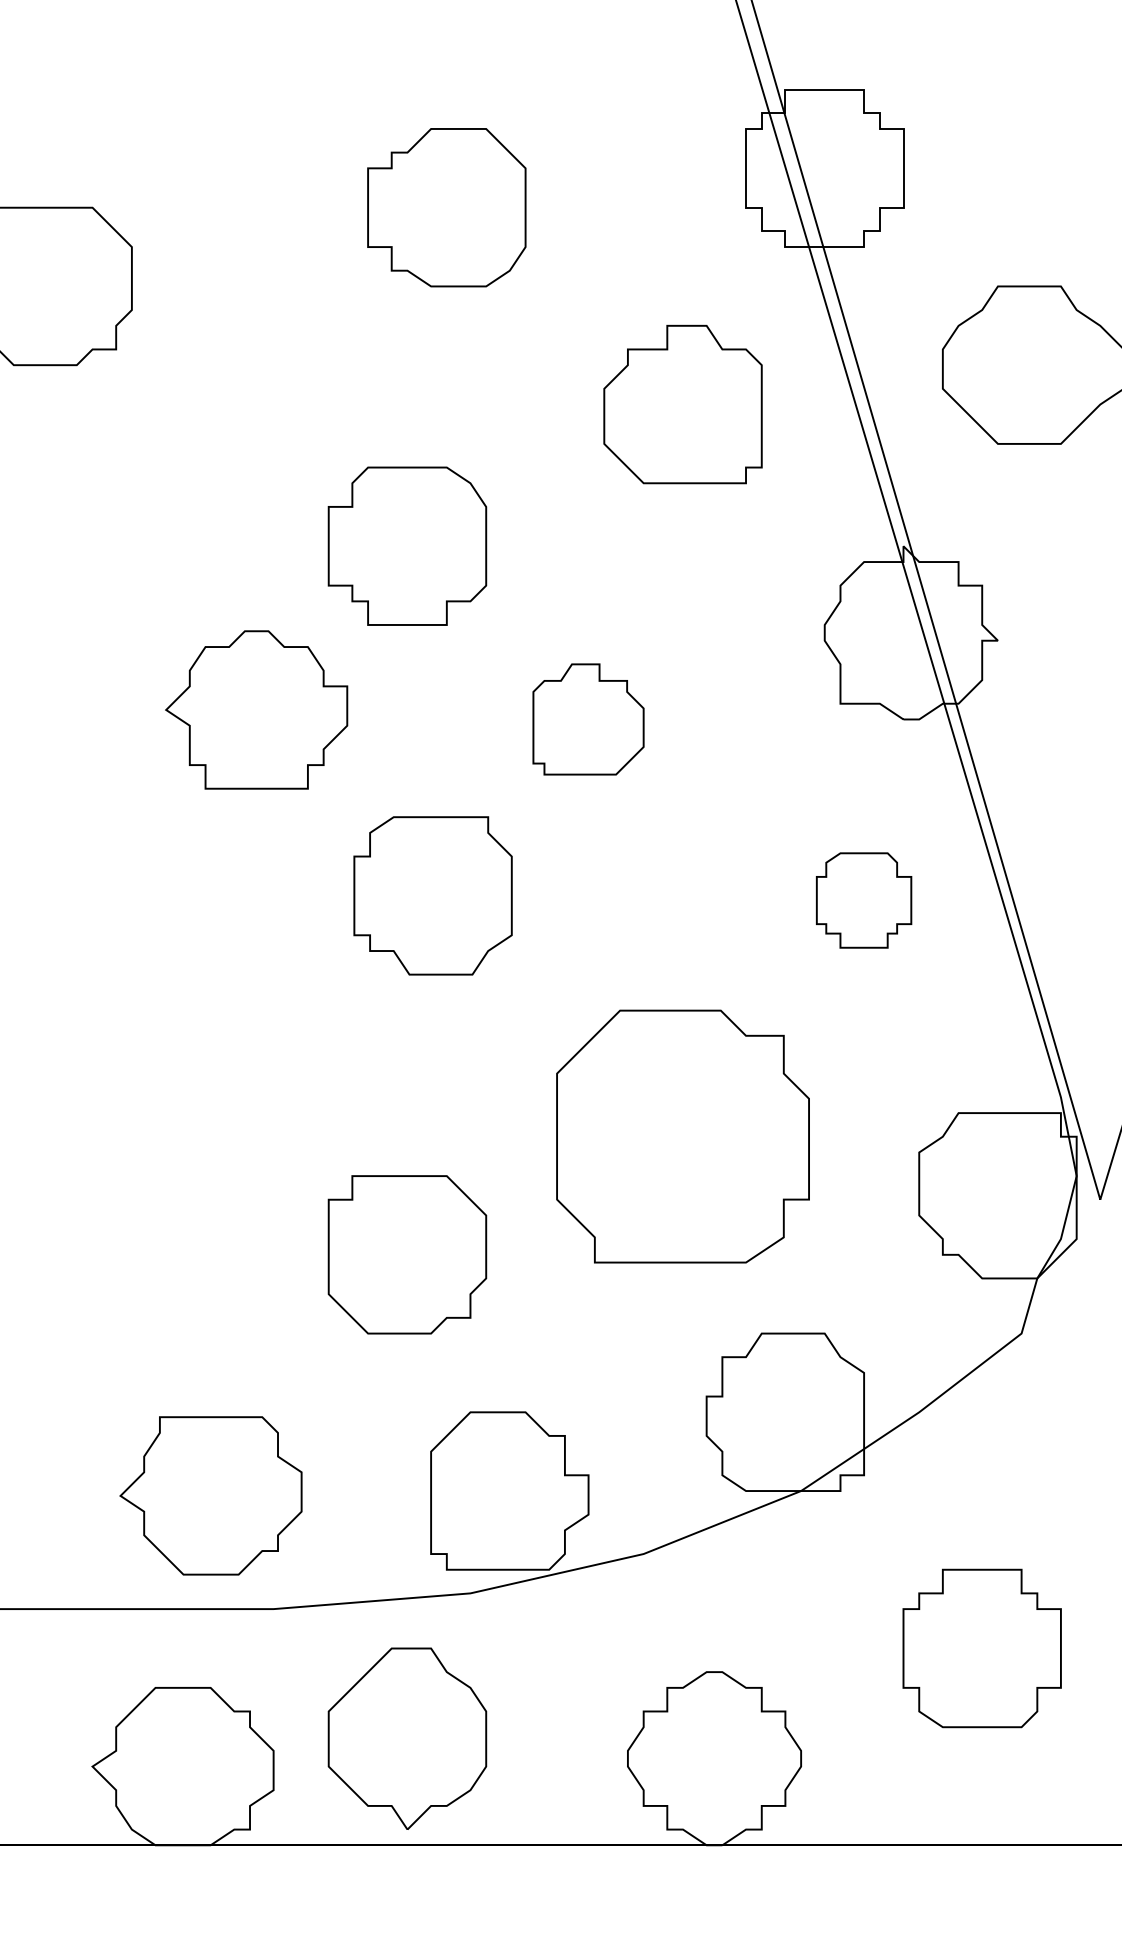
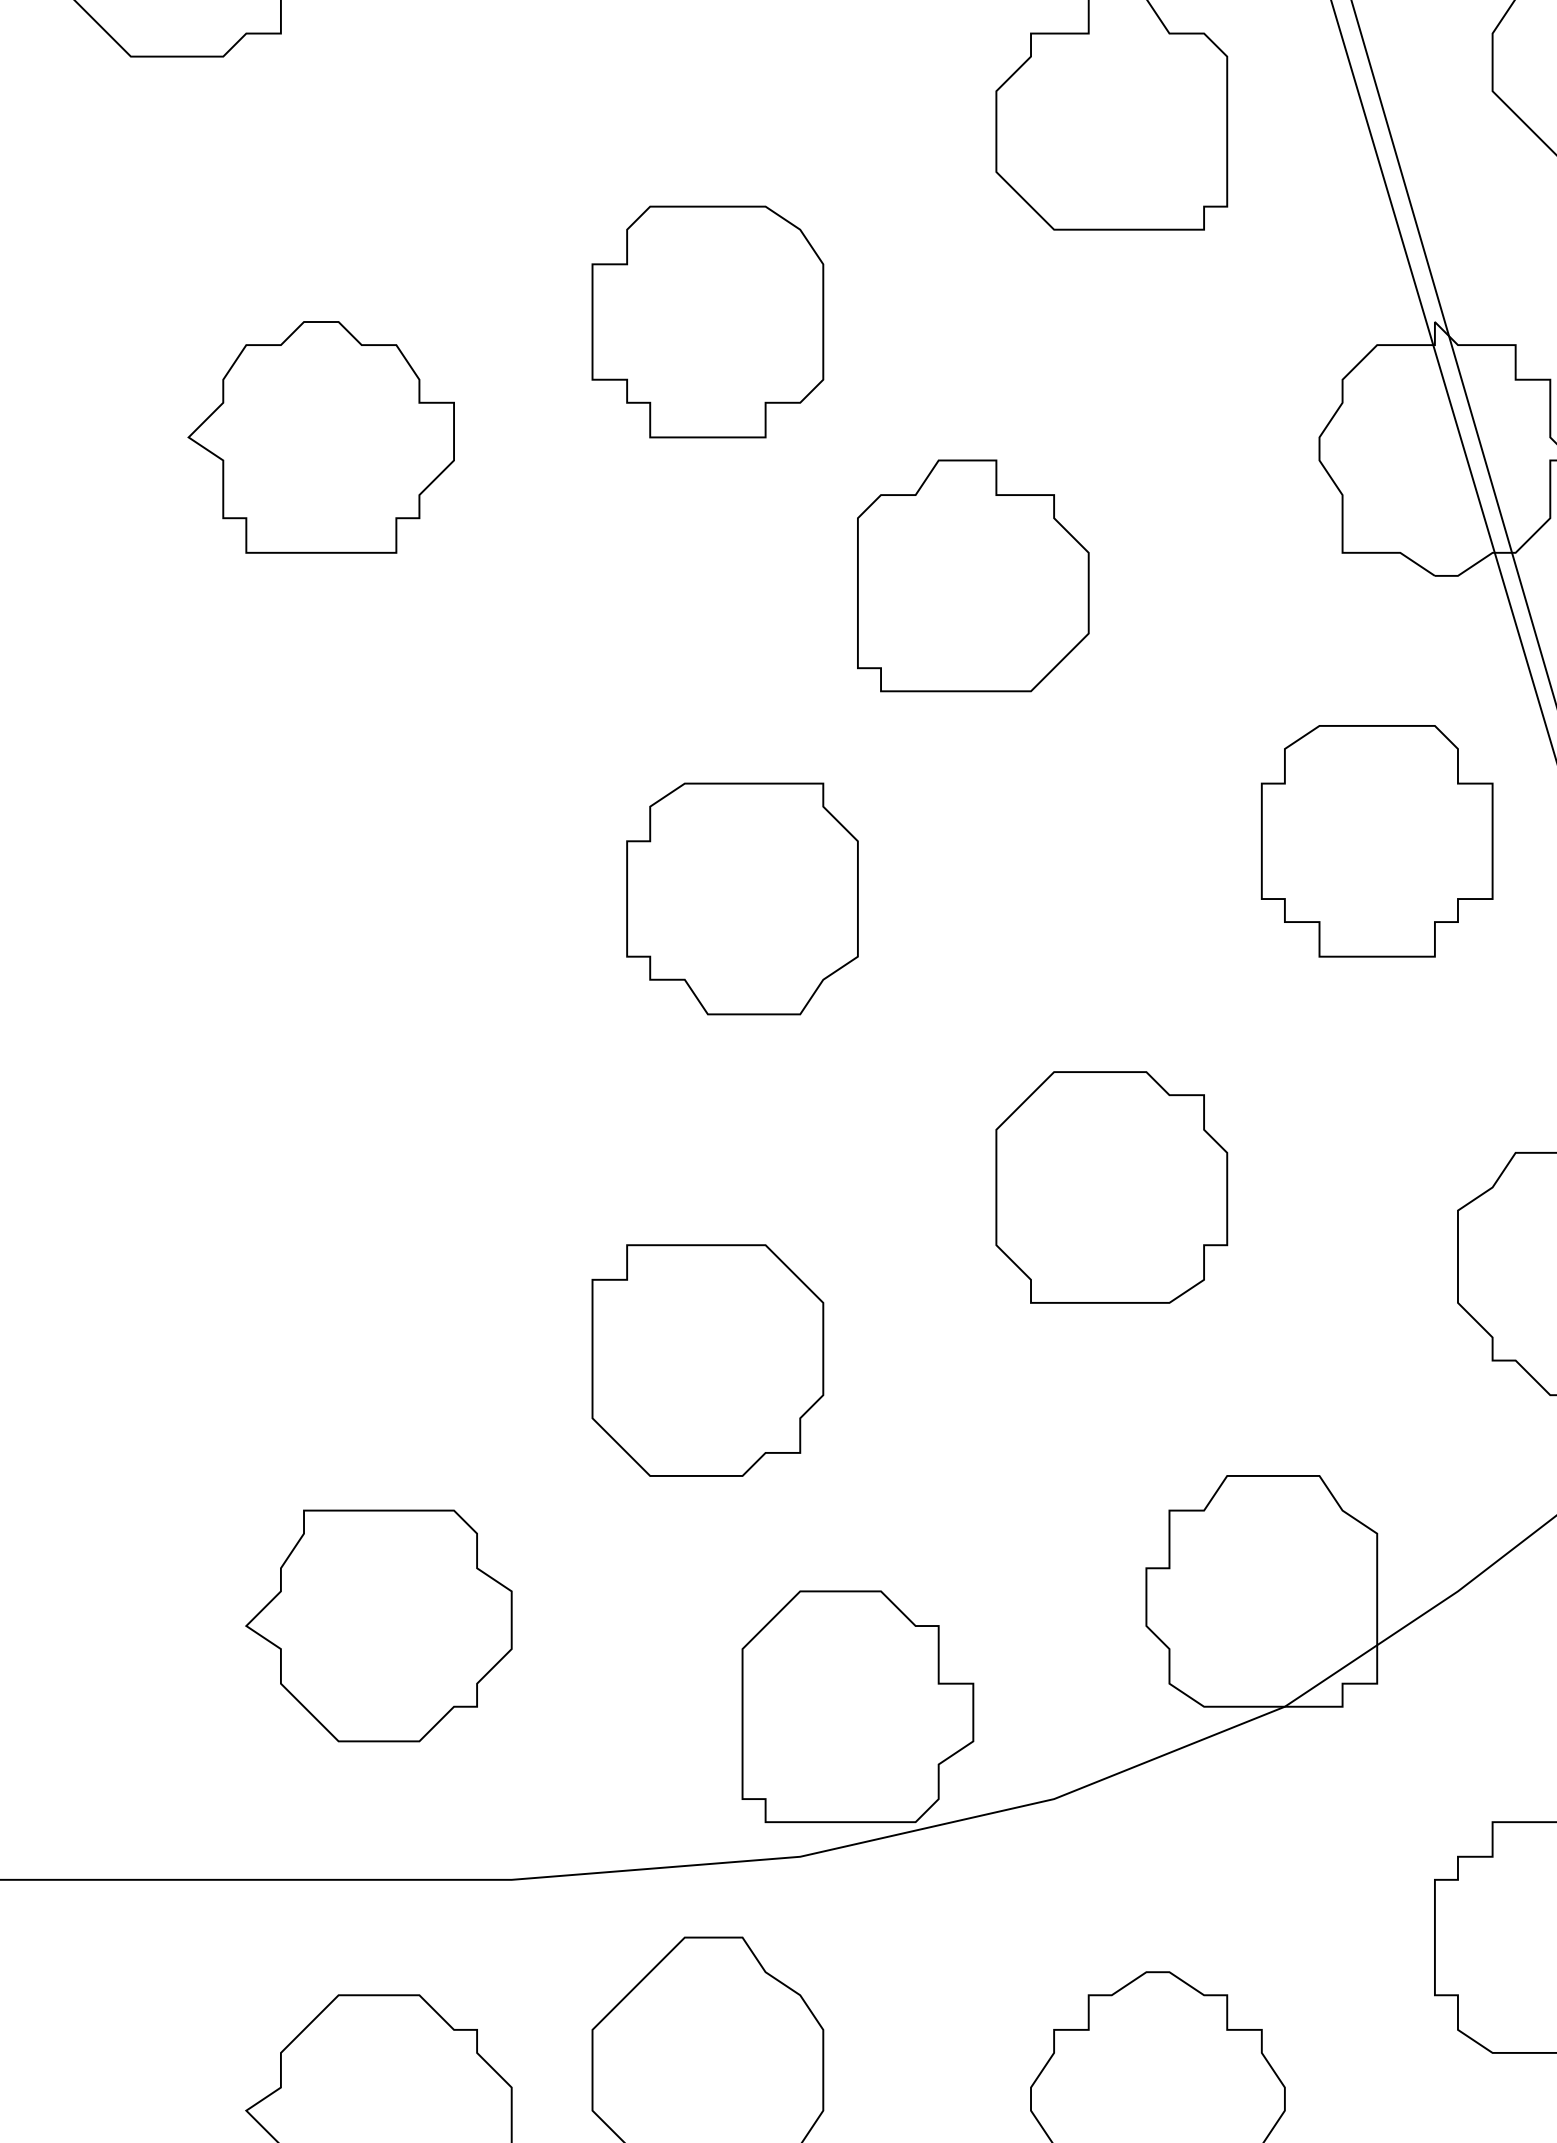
part: (256, 709) -> (320, 436), moved
part: (588, 719) -> (973, 575), size x1.43
part: (432, 895) -> (741, 898), moved
part: (863, 900) -> (1376, 841), size x1.67
part: (682, 1136) -> (1111, 1187), size x0.62
part: (210, 1495) -> (378, 1625), moved

